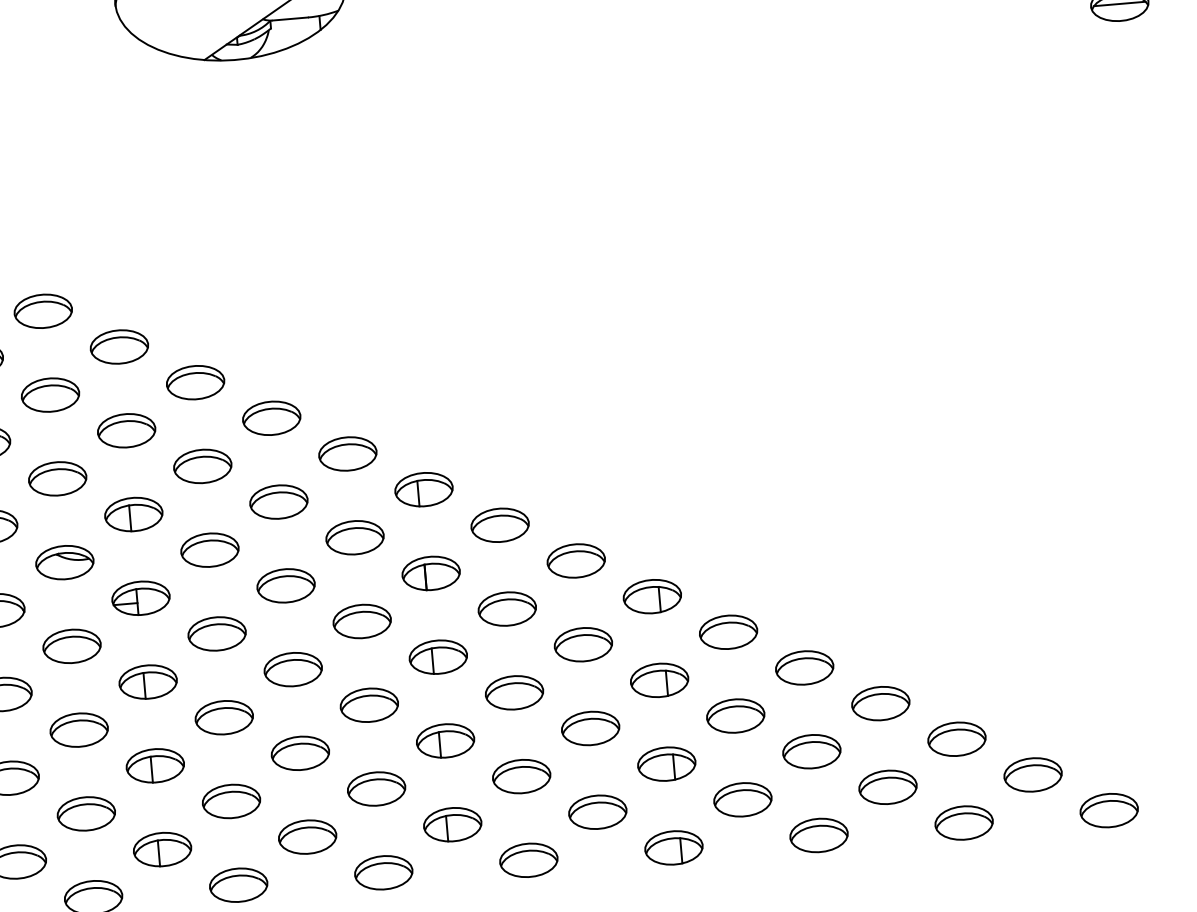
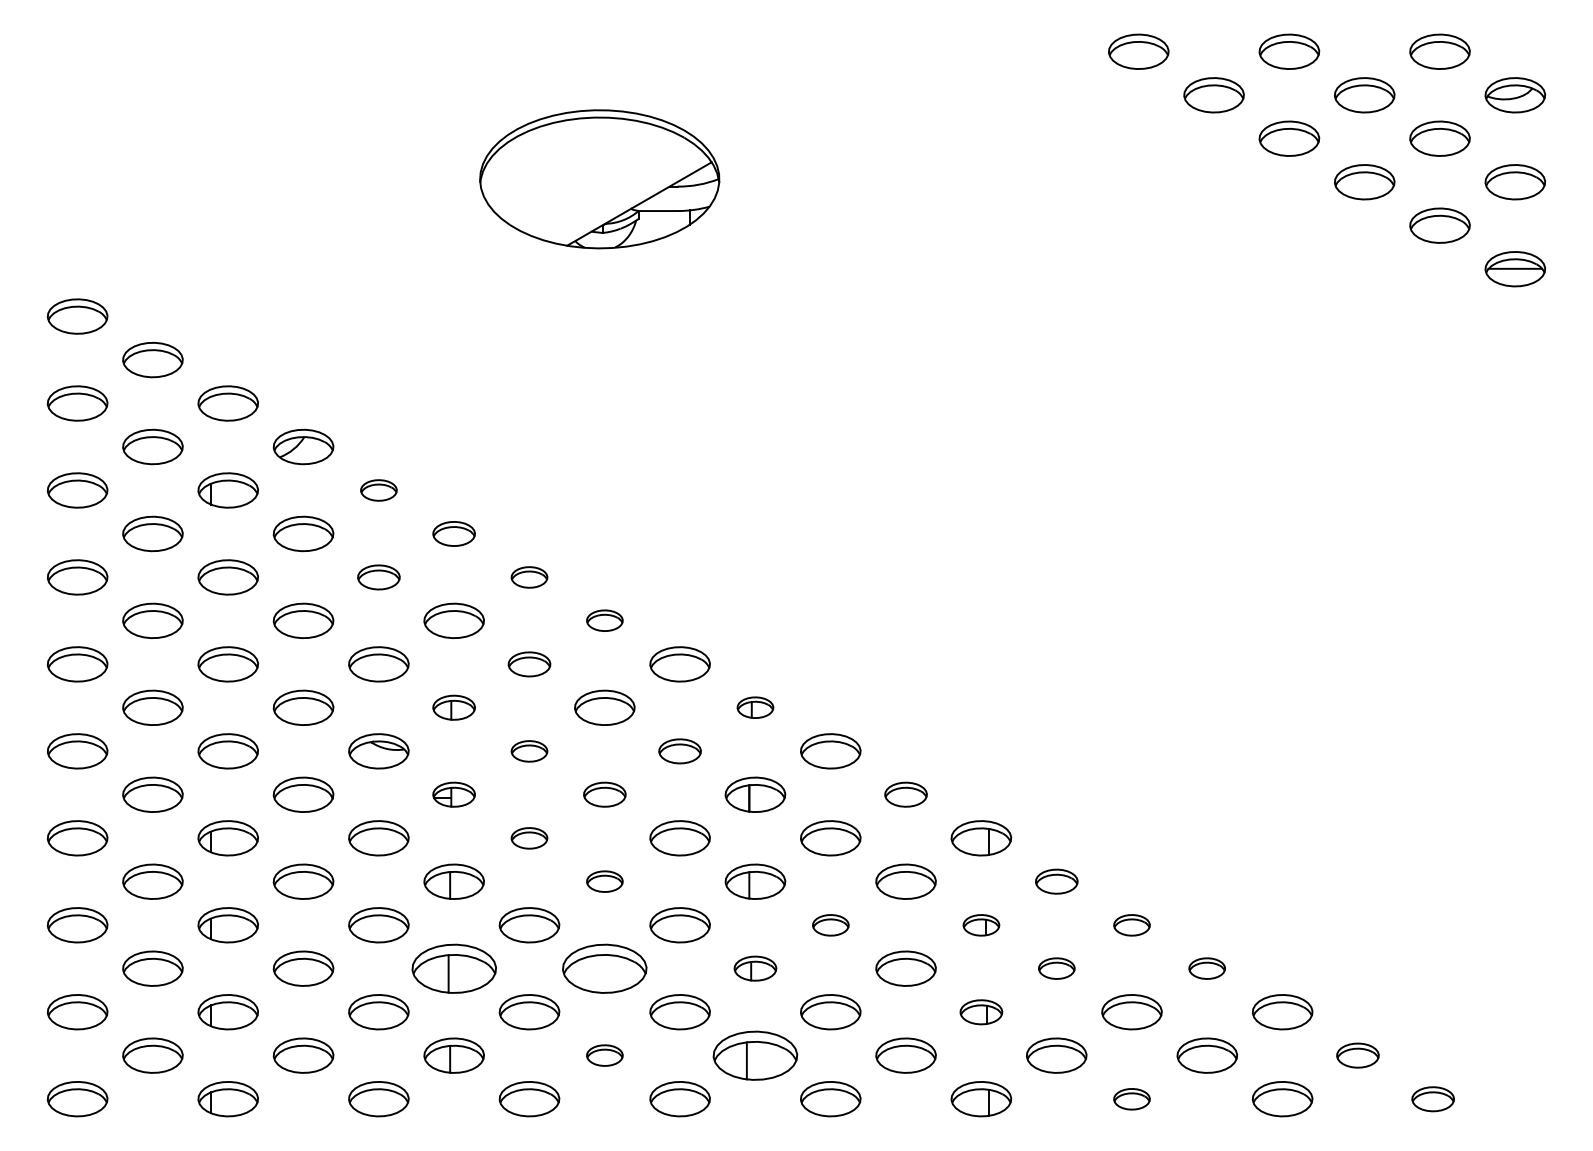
part: (42, 311) -> (378, 490), size x0.6
part: (118, 346) -> (453, 533), size x0.7
part: (195, 382) -> (529, 577), size x0.6
part: (50, 395) -> (378, 577), size x0.7
part: (271, 417) -> (604, 620), size x0.6
part: (202, 466) -> (529, 664), size x0.7
part: (424, 489) -> (755, 707), size x0.6
part: (133, 514) -> (453, 707), size x0.7
part: (354, 537) -> (679, 751), size x0.7
part: (209, 550) -> (529, 751), size x0.6
part: (575, 560) -> (905, 794), size x0.7
part: (285, 585) -> (604, 794), size x0.7
part: (140, 598) -> (453, 794), size x0.7
part: (728, 632) -> (1056, 881), size x0.7
part: (217, 634) -> (529, 838), size x0.6
part: (804, 668) -> (1131, 925), size x0.6
part: (292, 669) -> (604, 881), size x0.6
part: (659, 680) -> (981, 925), size x0.6
part: (514, 693) -> (830, 925), size x0.6
part: (880, 703) -> (1206, 968), size x0.6
part: (735, 715) -> (1056, 968), size x0.6
part: (445, 740) -> (755, 968), size x0.7
part: (300, 753) -> (604, 968), size x1.4
part: (666, 764) -> (981, 1012), size x0.7
part: (154, 765) -> (453, 968), size x1.4
part: (1032, 774) -> (1357, 1055), size x0.7
part: (1108, 810) -> (1432, 1099), size x0.7
part: (452, 824) -> (755, 1055), size x1.4
part: (818, 835) -> (1131, 1099), size x0.6
part: (307, 836) -> (604, 1055), size x0.6

